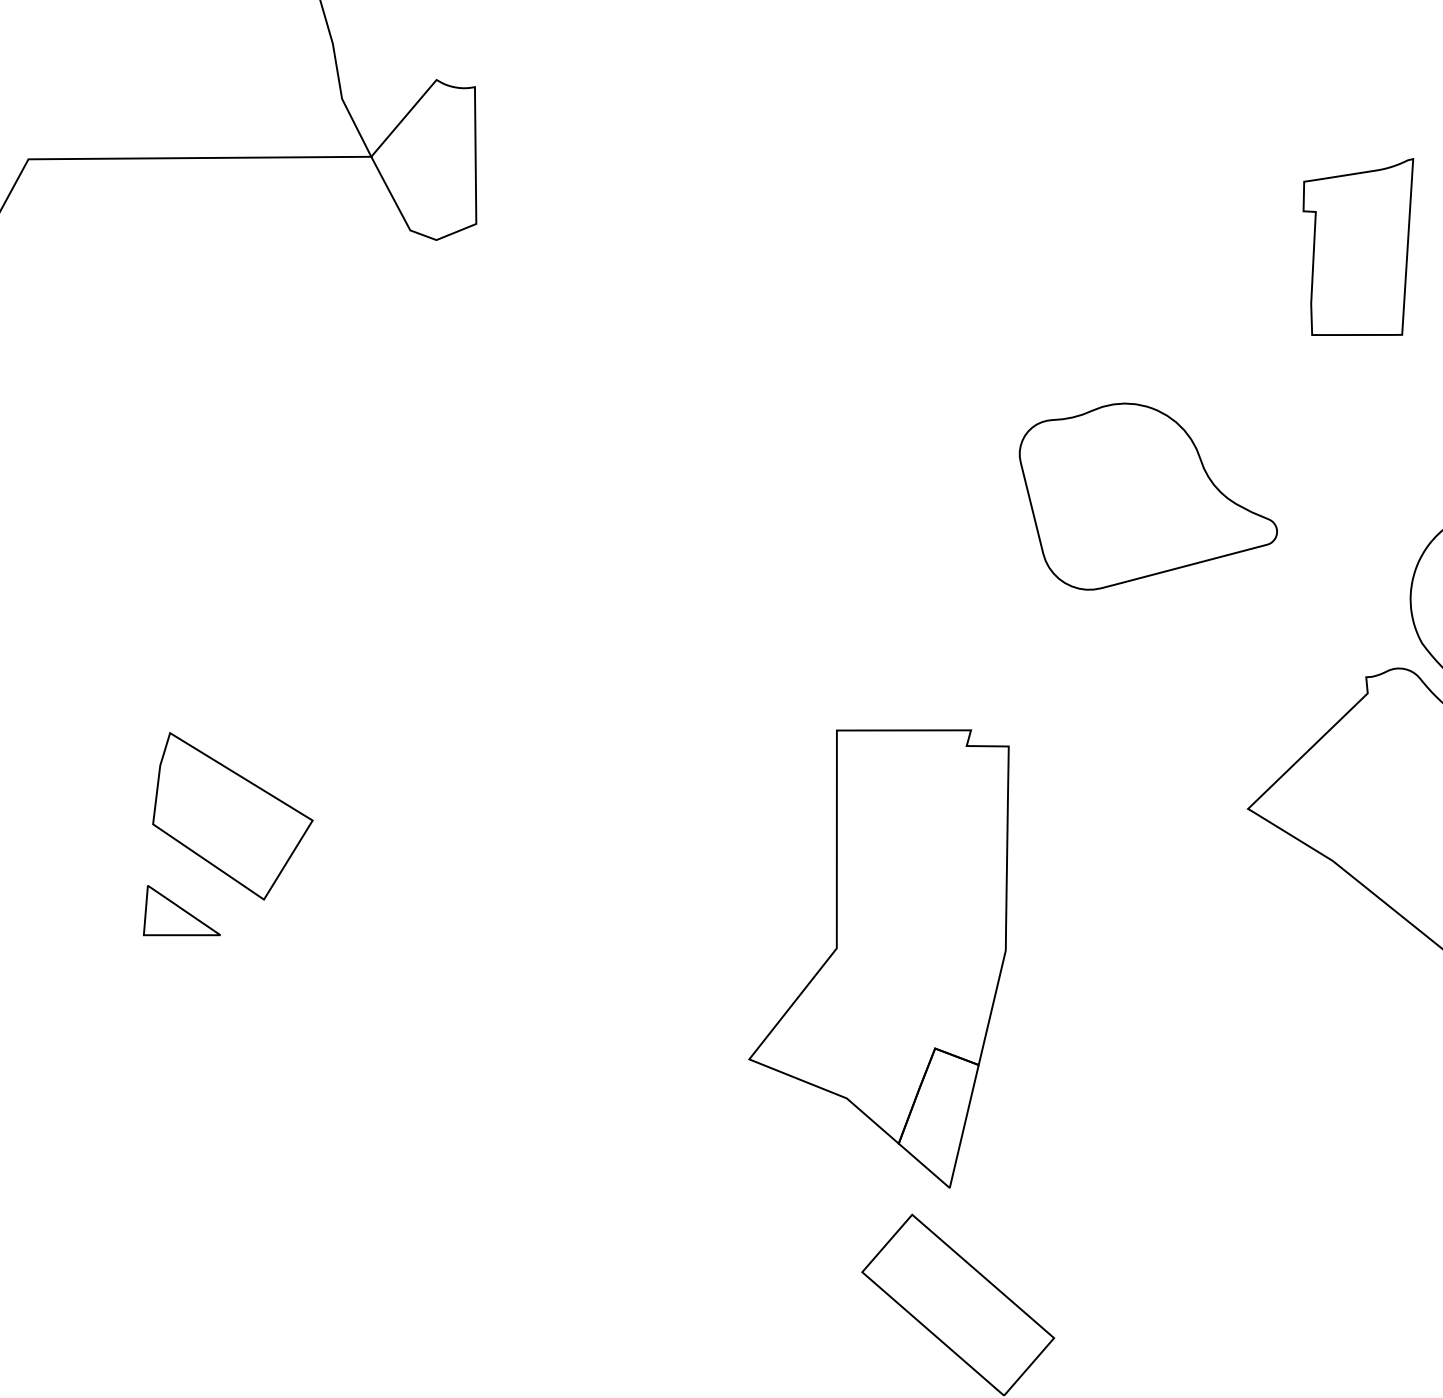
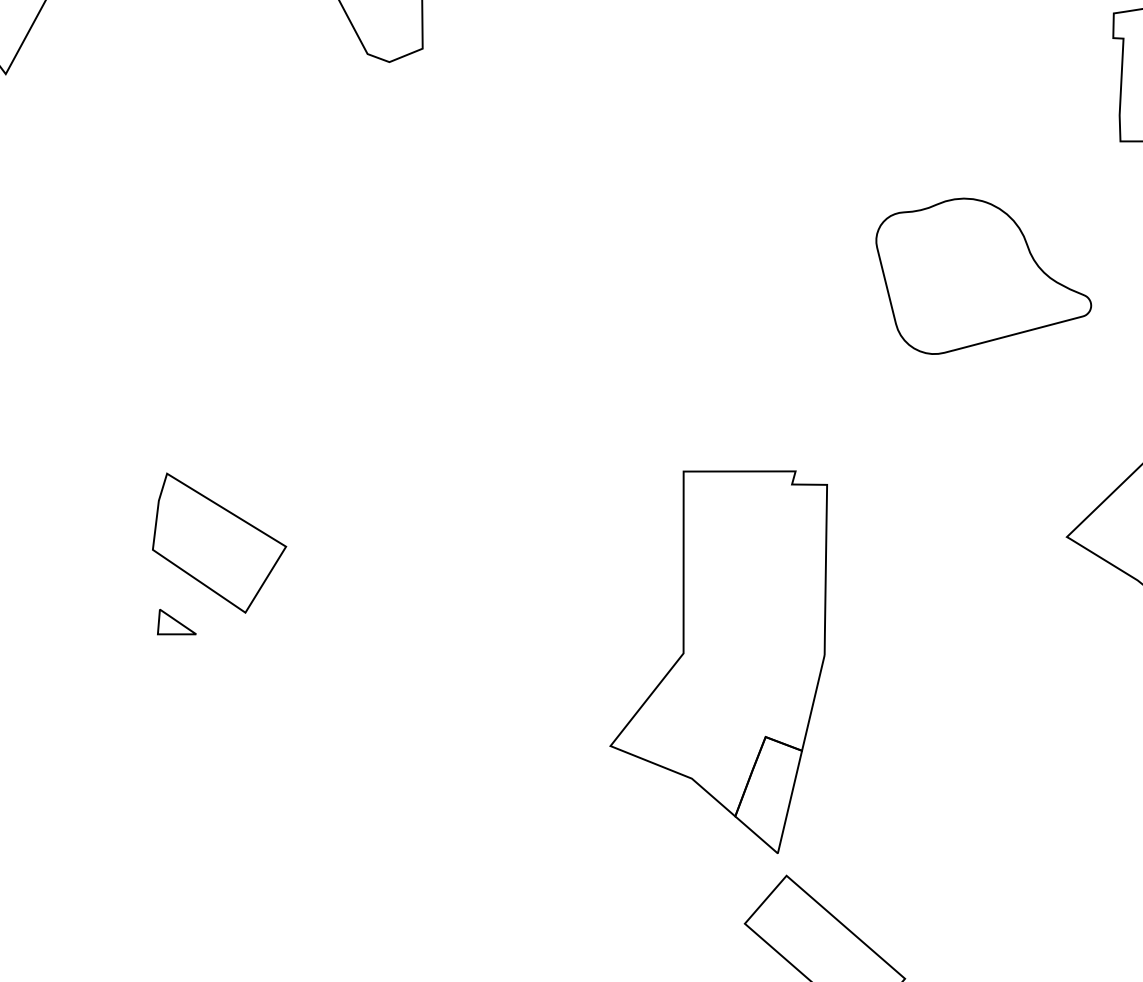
part: (181, 910) -> (176, 621), size x0.6
part: (878, 958) -> (718, 661), moved

